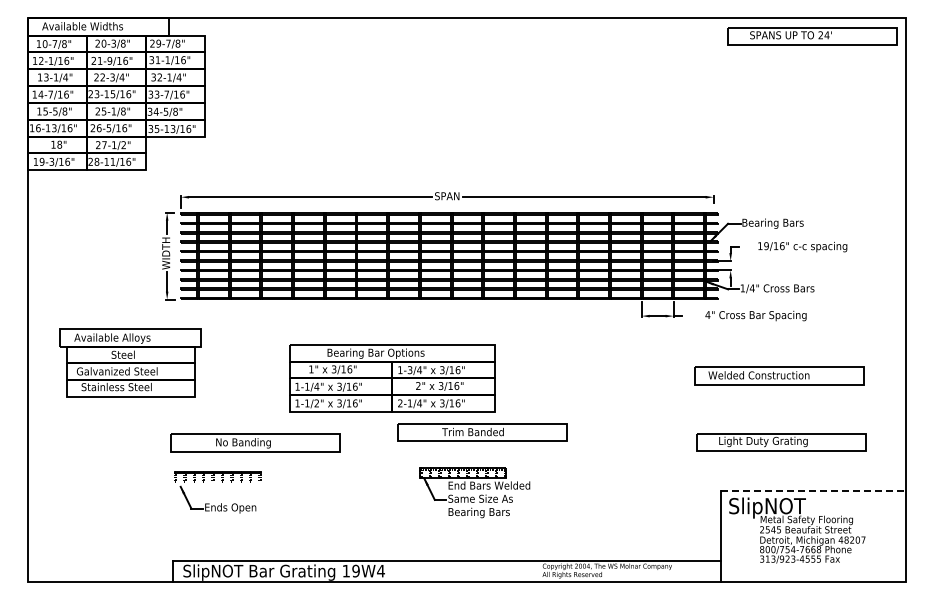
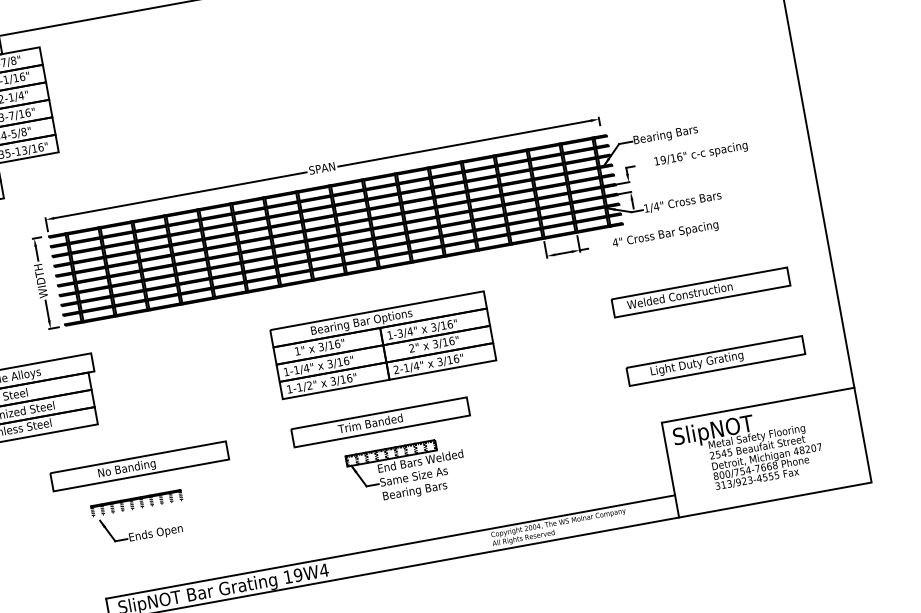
part: (392, 378) -> (383, 345), moved
part: (482, 432) -> (380, 422), moved
part: (255, 442) -> (139, 466), moved
line: (813, 490) -> (758, 405), dashed -> solid

